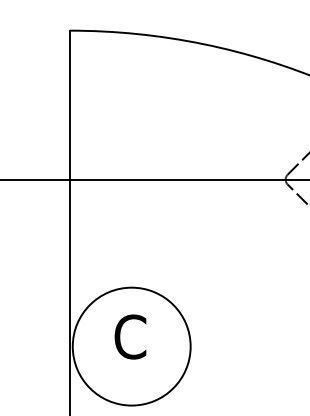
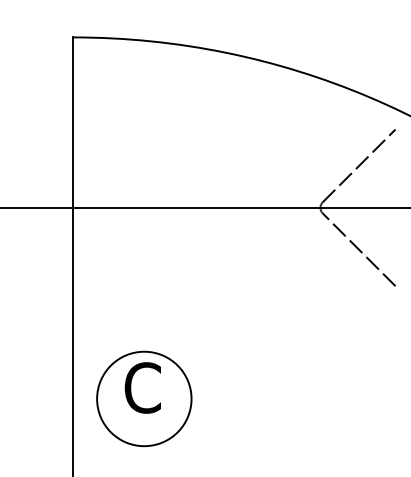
circle: (130, 346) -> (143, 398), size x0.7

